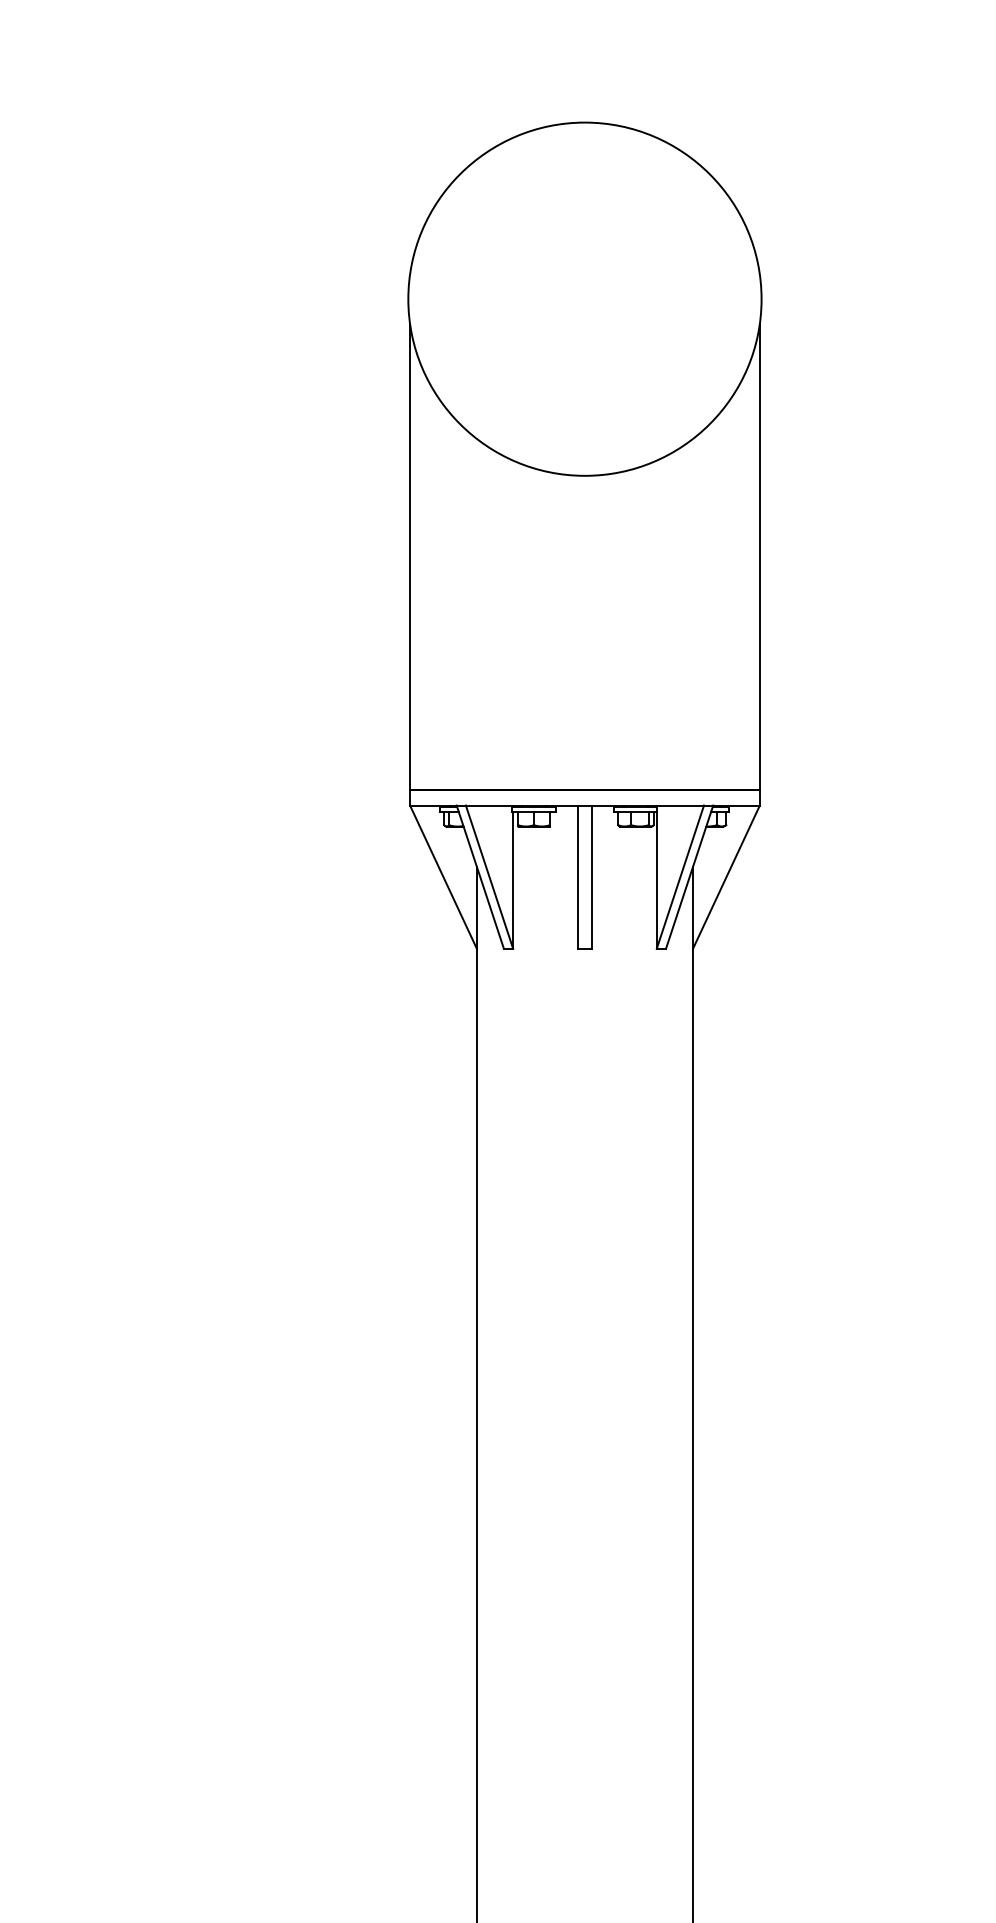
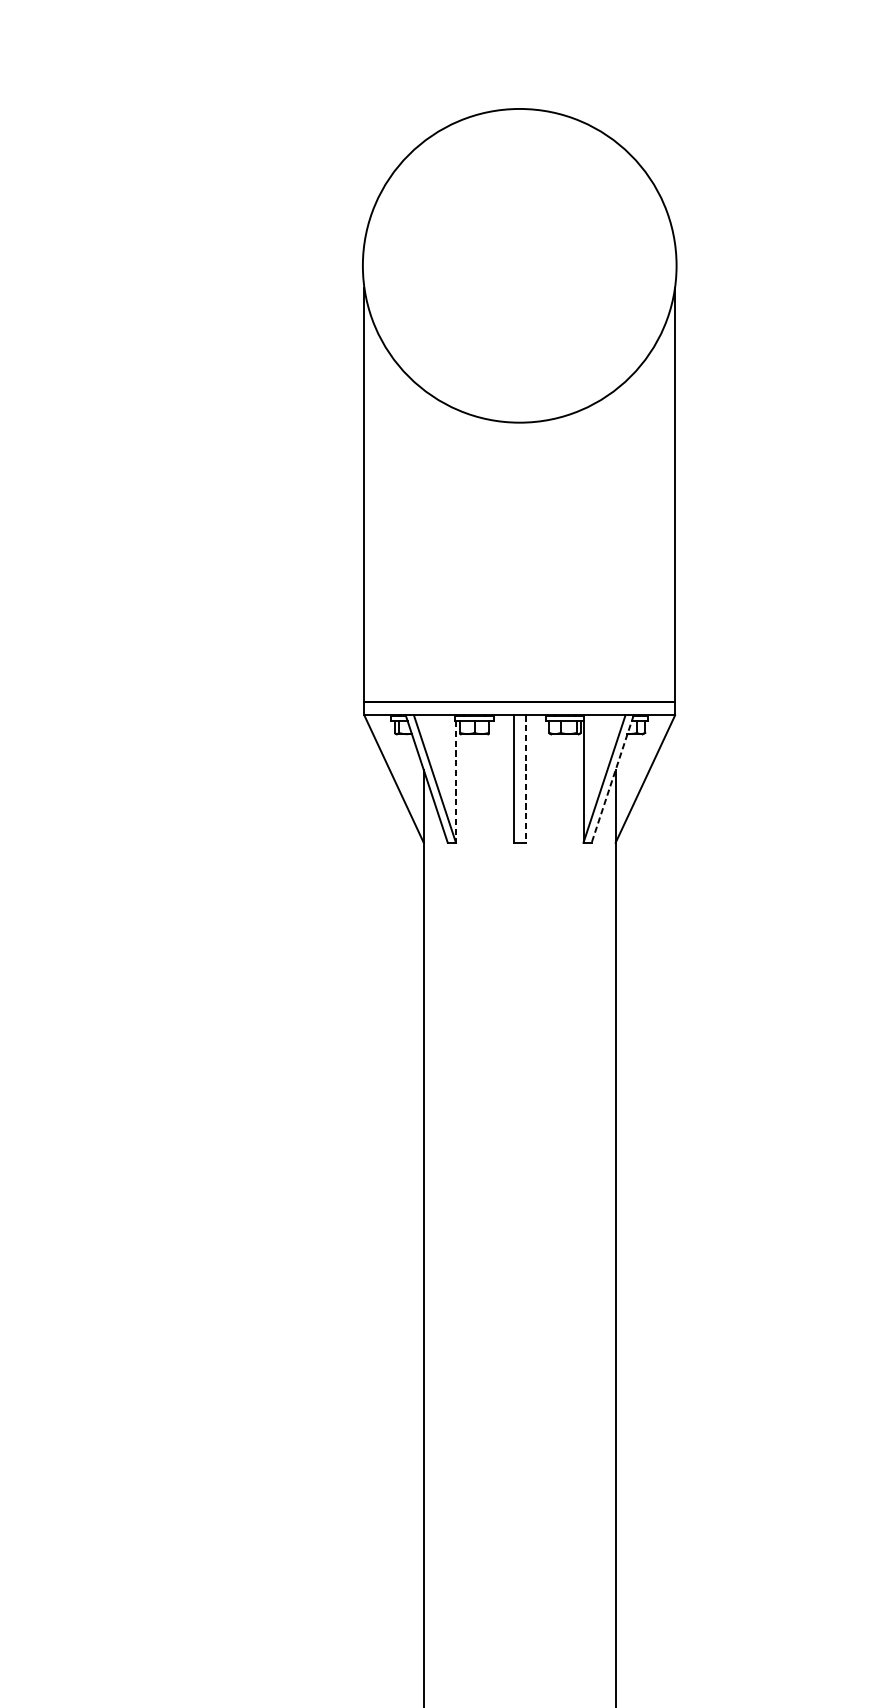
line: (591, 877) -> (525, 779), solid -> dashed
line: (689, 877) -> (612, 779), solid -> dashed
line: (513, 880) -> (456, 782), solid -> dashed

